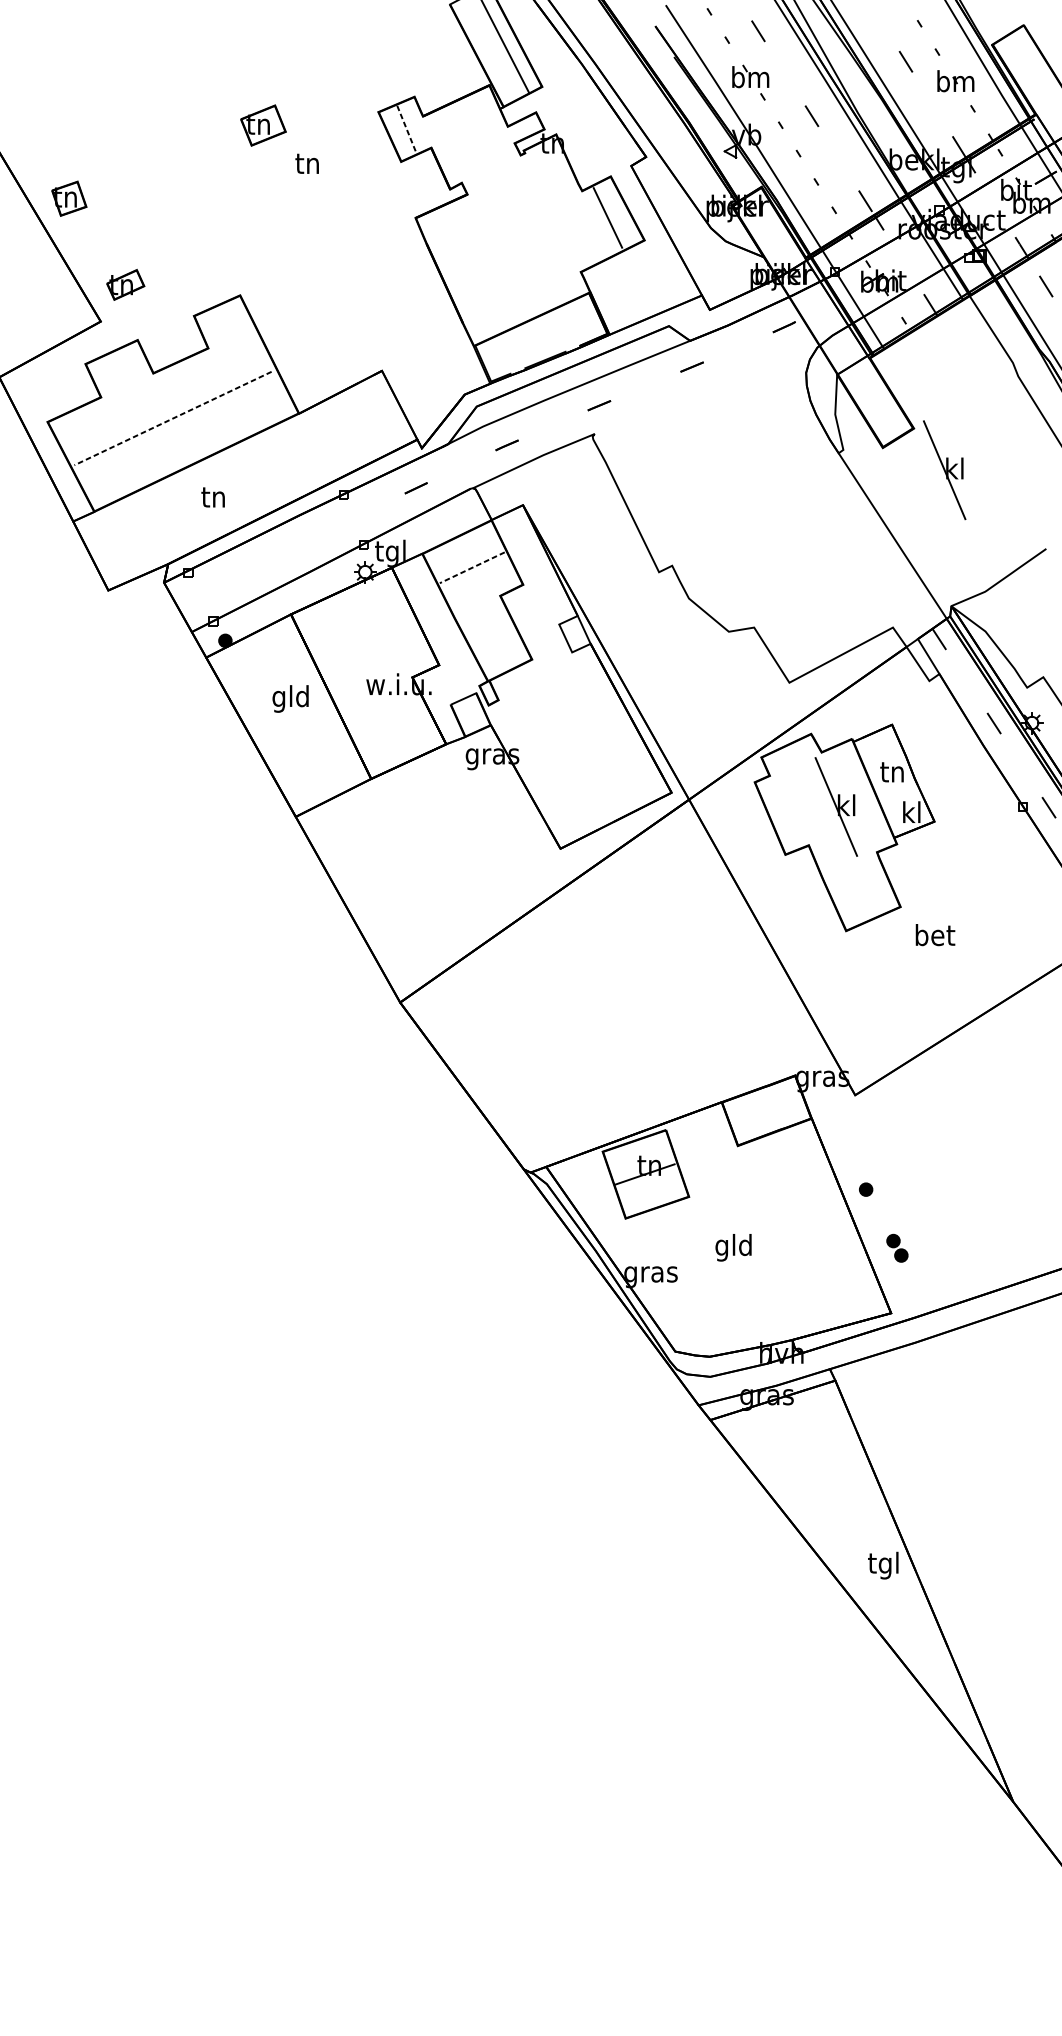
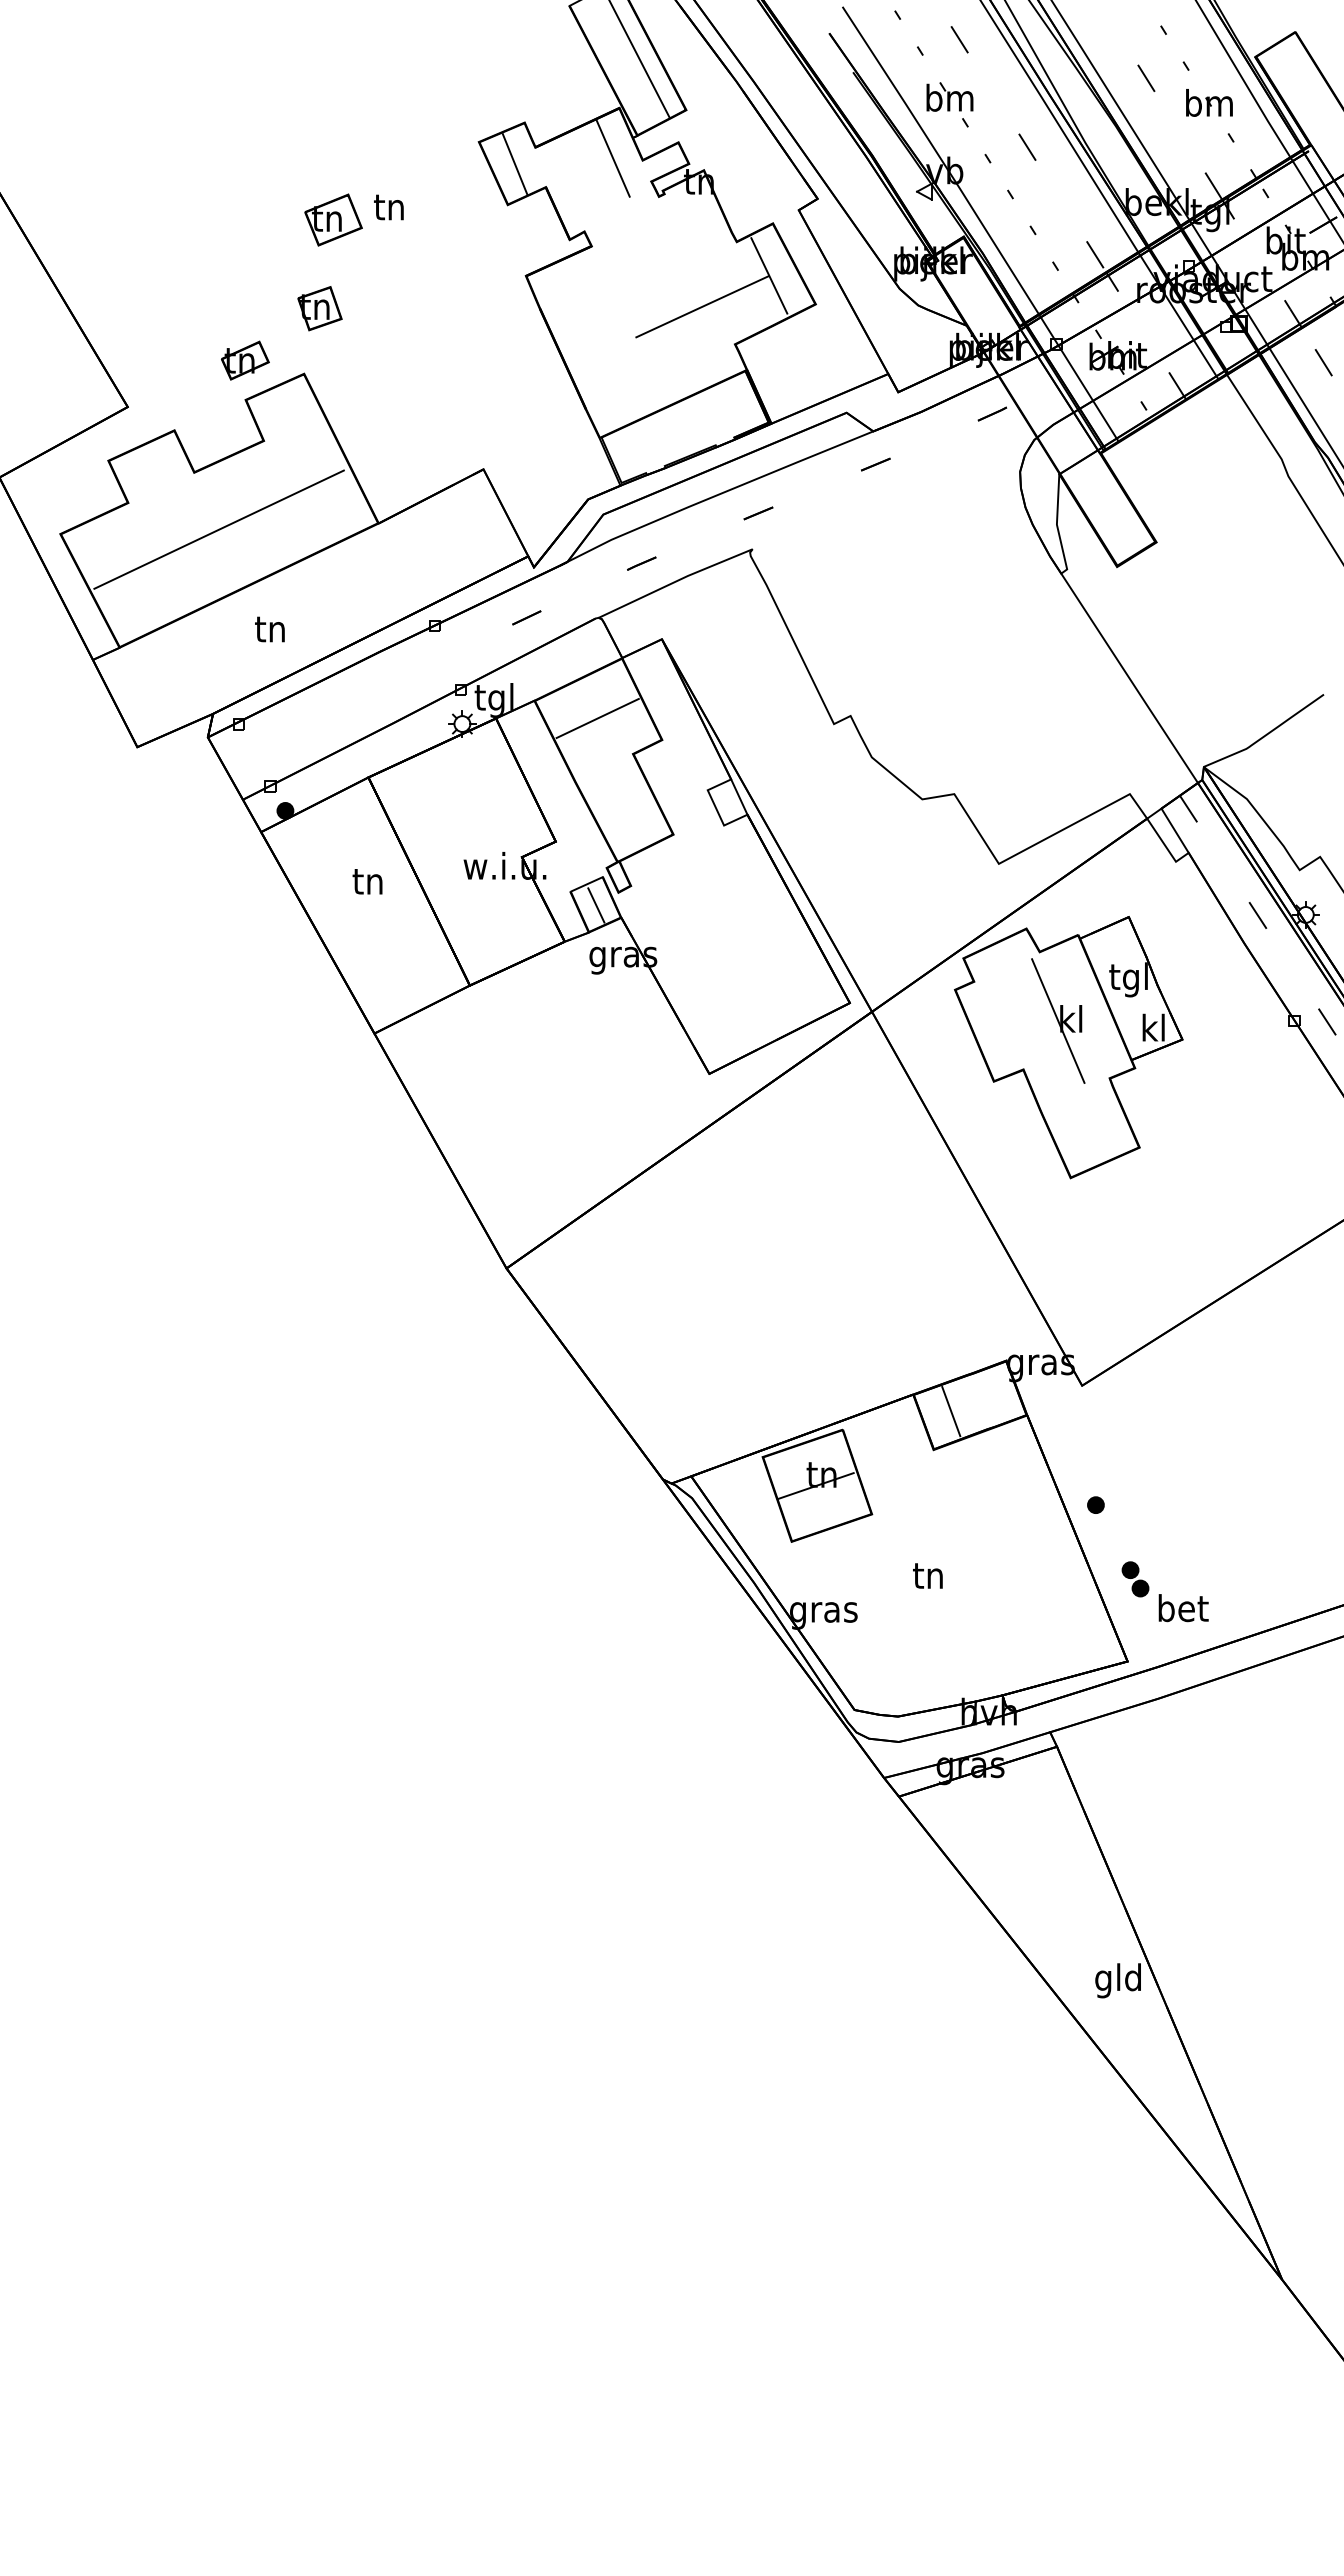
part: (263, 125) -> (333, 219), moved
line: (483, 125) -> (612, 158), added
line: (407, 129) -> (515, 164), dashed -> solid
part: (68, 198) -> (319, 308), moved
line: (555, 242) -> (702, 306), added
part: (125, 284) -> (245, 360), moved
line: (172, 418) -> (218, 529), dashed -> solid
part: (944, 469) -> (1195, 594), removed
line: (472, 567) -> (597, 718), dashed -> solid
text: (290, 699) -> (367, 884), gld -> tn
line: (471, 715) -> (596, 905), added
text: (891, 774) -> (1128, 979), tn -> tgl
text: (935, 935) -> (1183, 1608), moved
line: (751, 1115) -> (951, 1411), added
text: (733, 1247) -> (928, 1578), gld -> tn
text: (883, 1565) -> (1117, 1980), tgl -> gld

